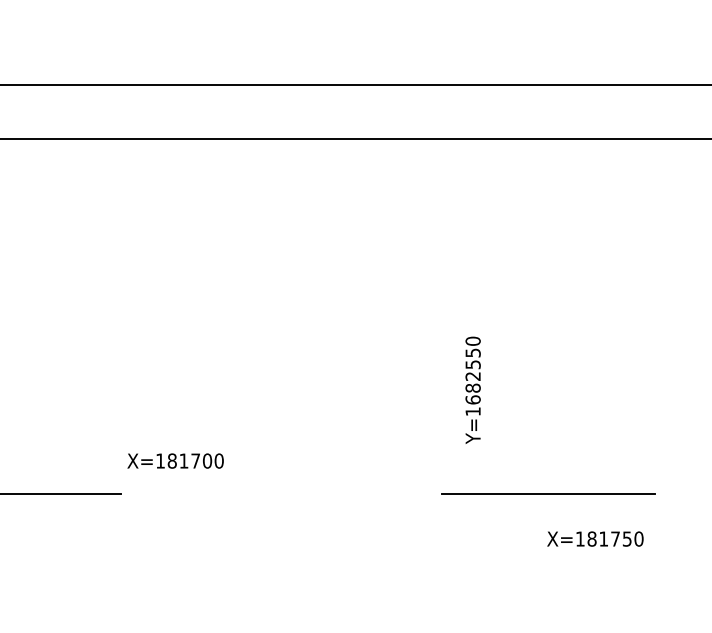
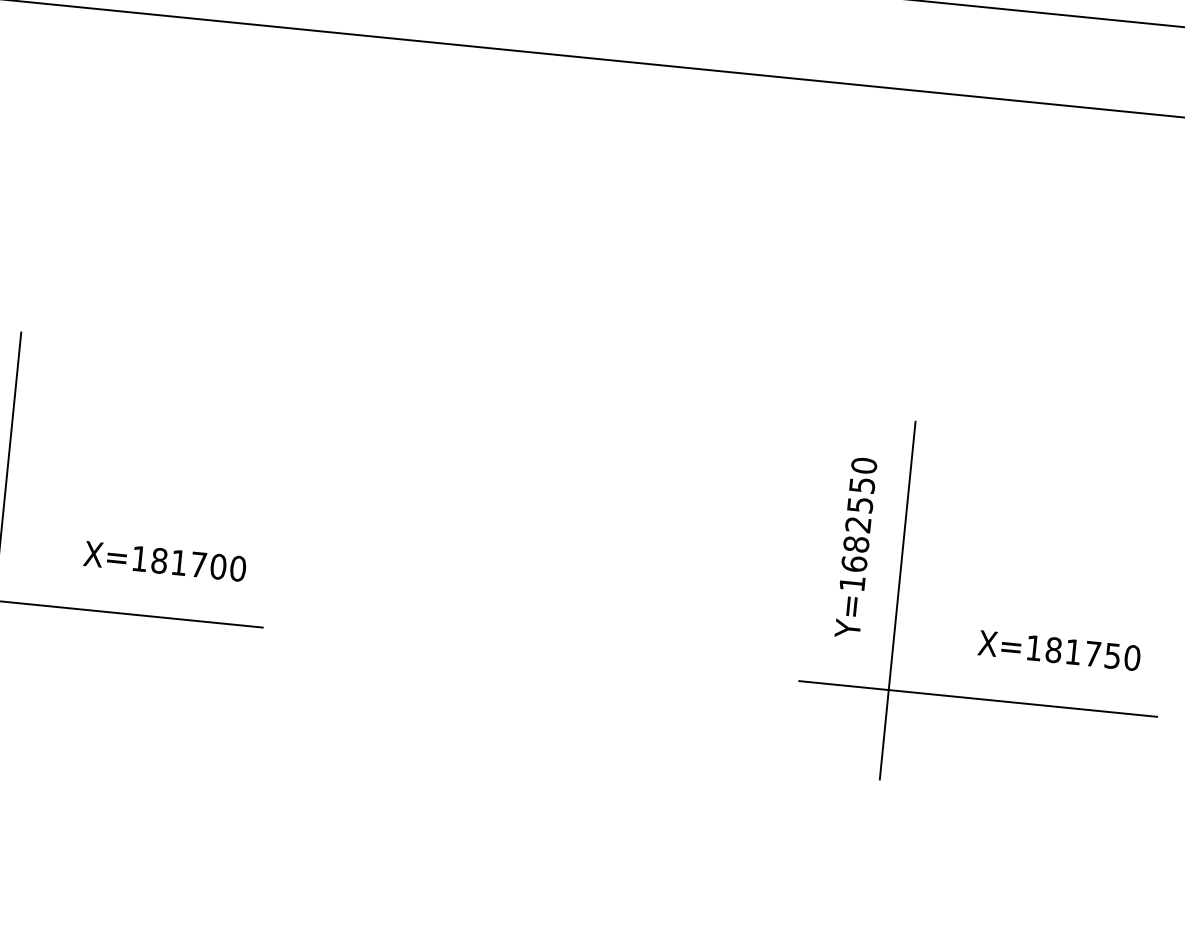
text: (472, 389) -> (855, 546), moved
line: (494, 440) -> (897, 599), added
text: (175, 460) -> (164, 560), moved
text: (595, 538) -> (1059, 649), moved

